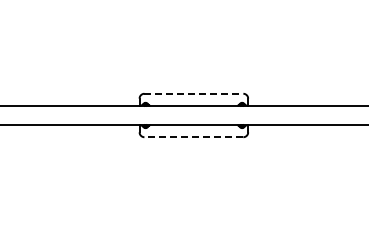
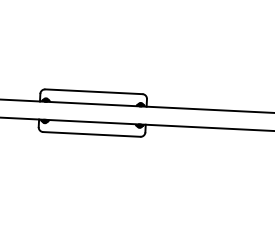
line: (194, 93) -> (94, 91), dashed -> solid
line: (193, 137) -> (91, 134), dashed -> solid

